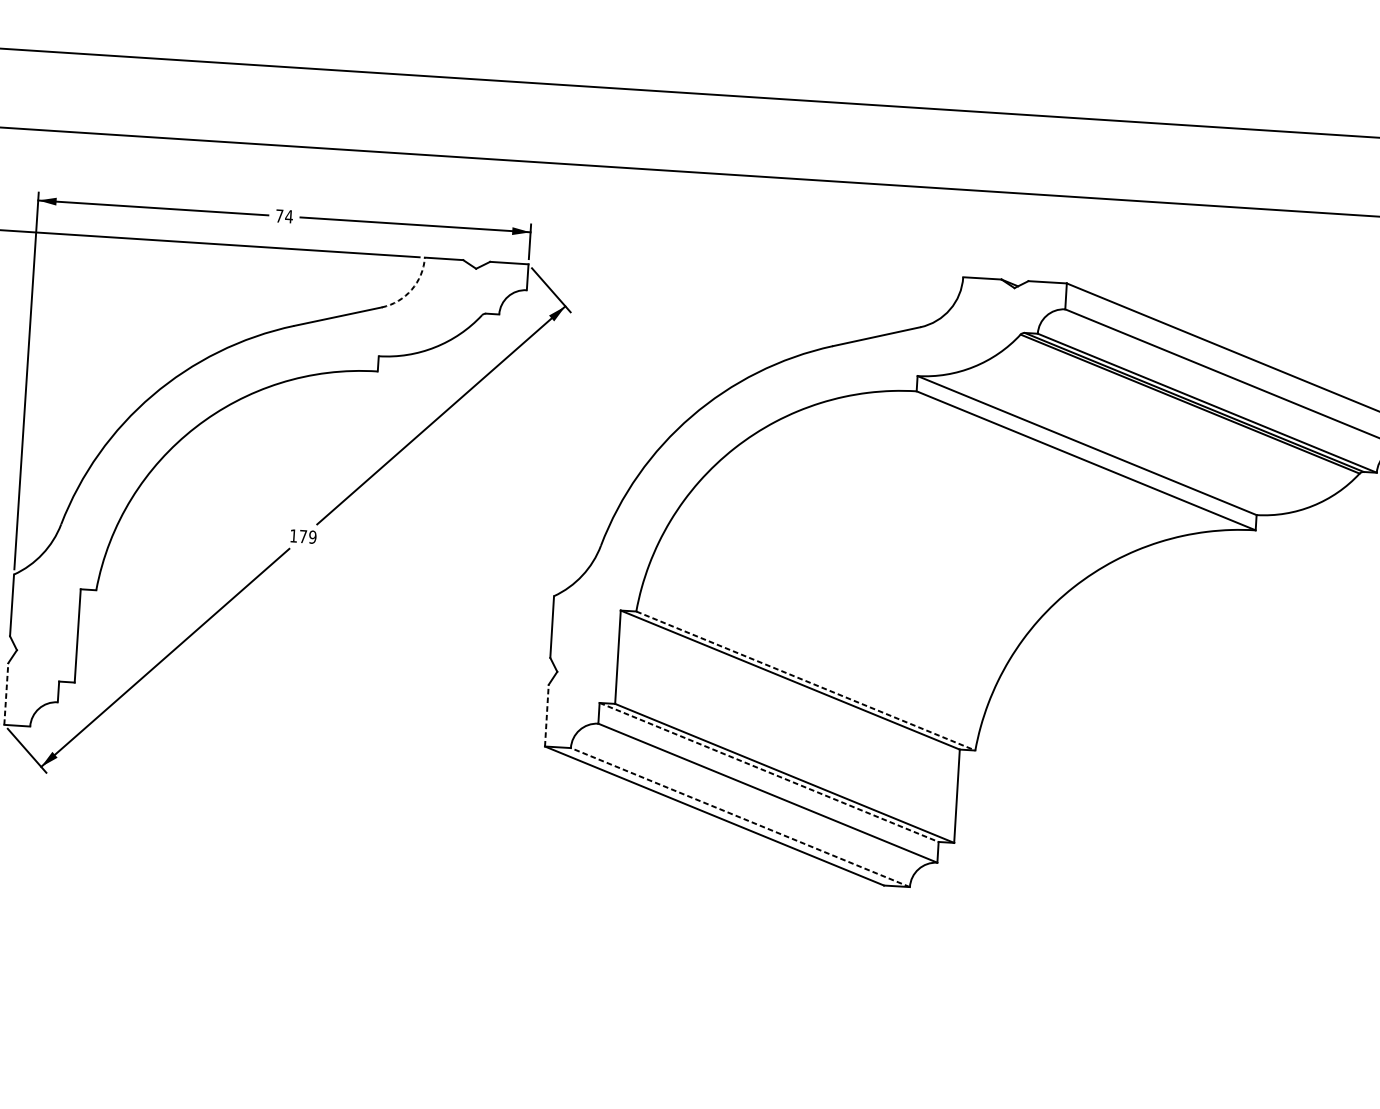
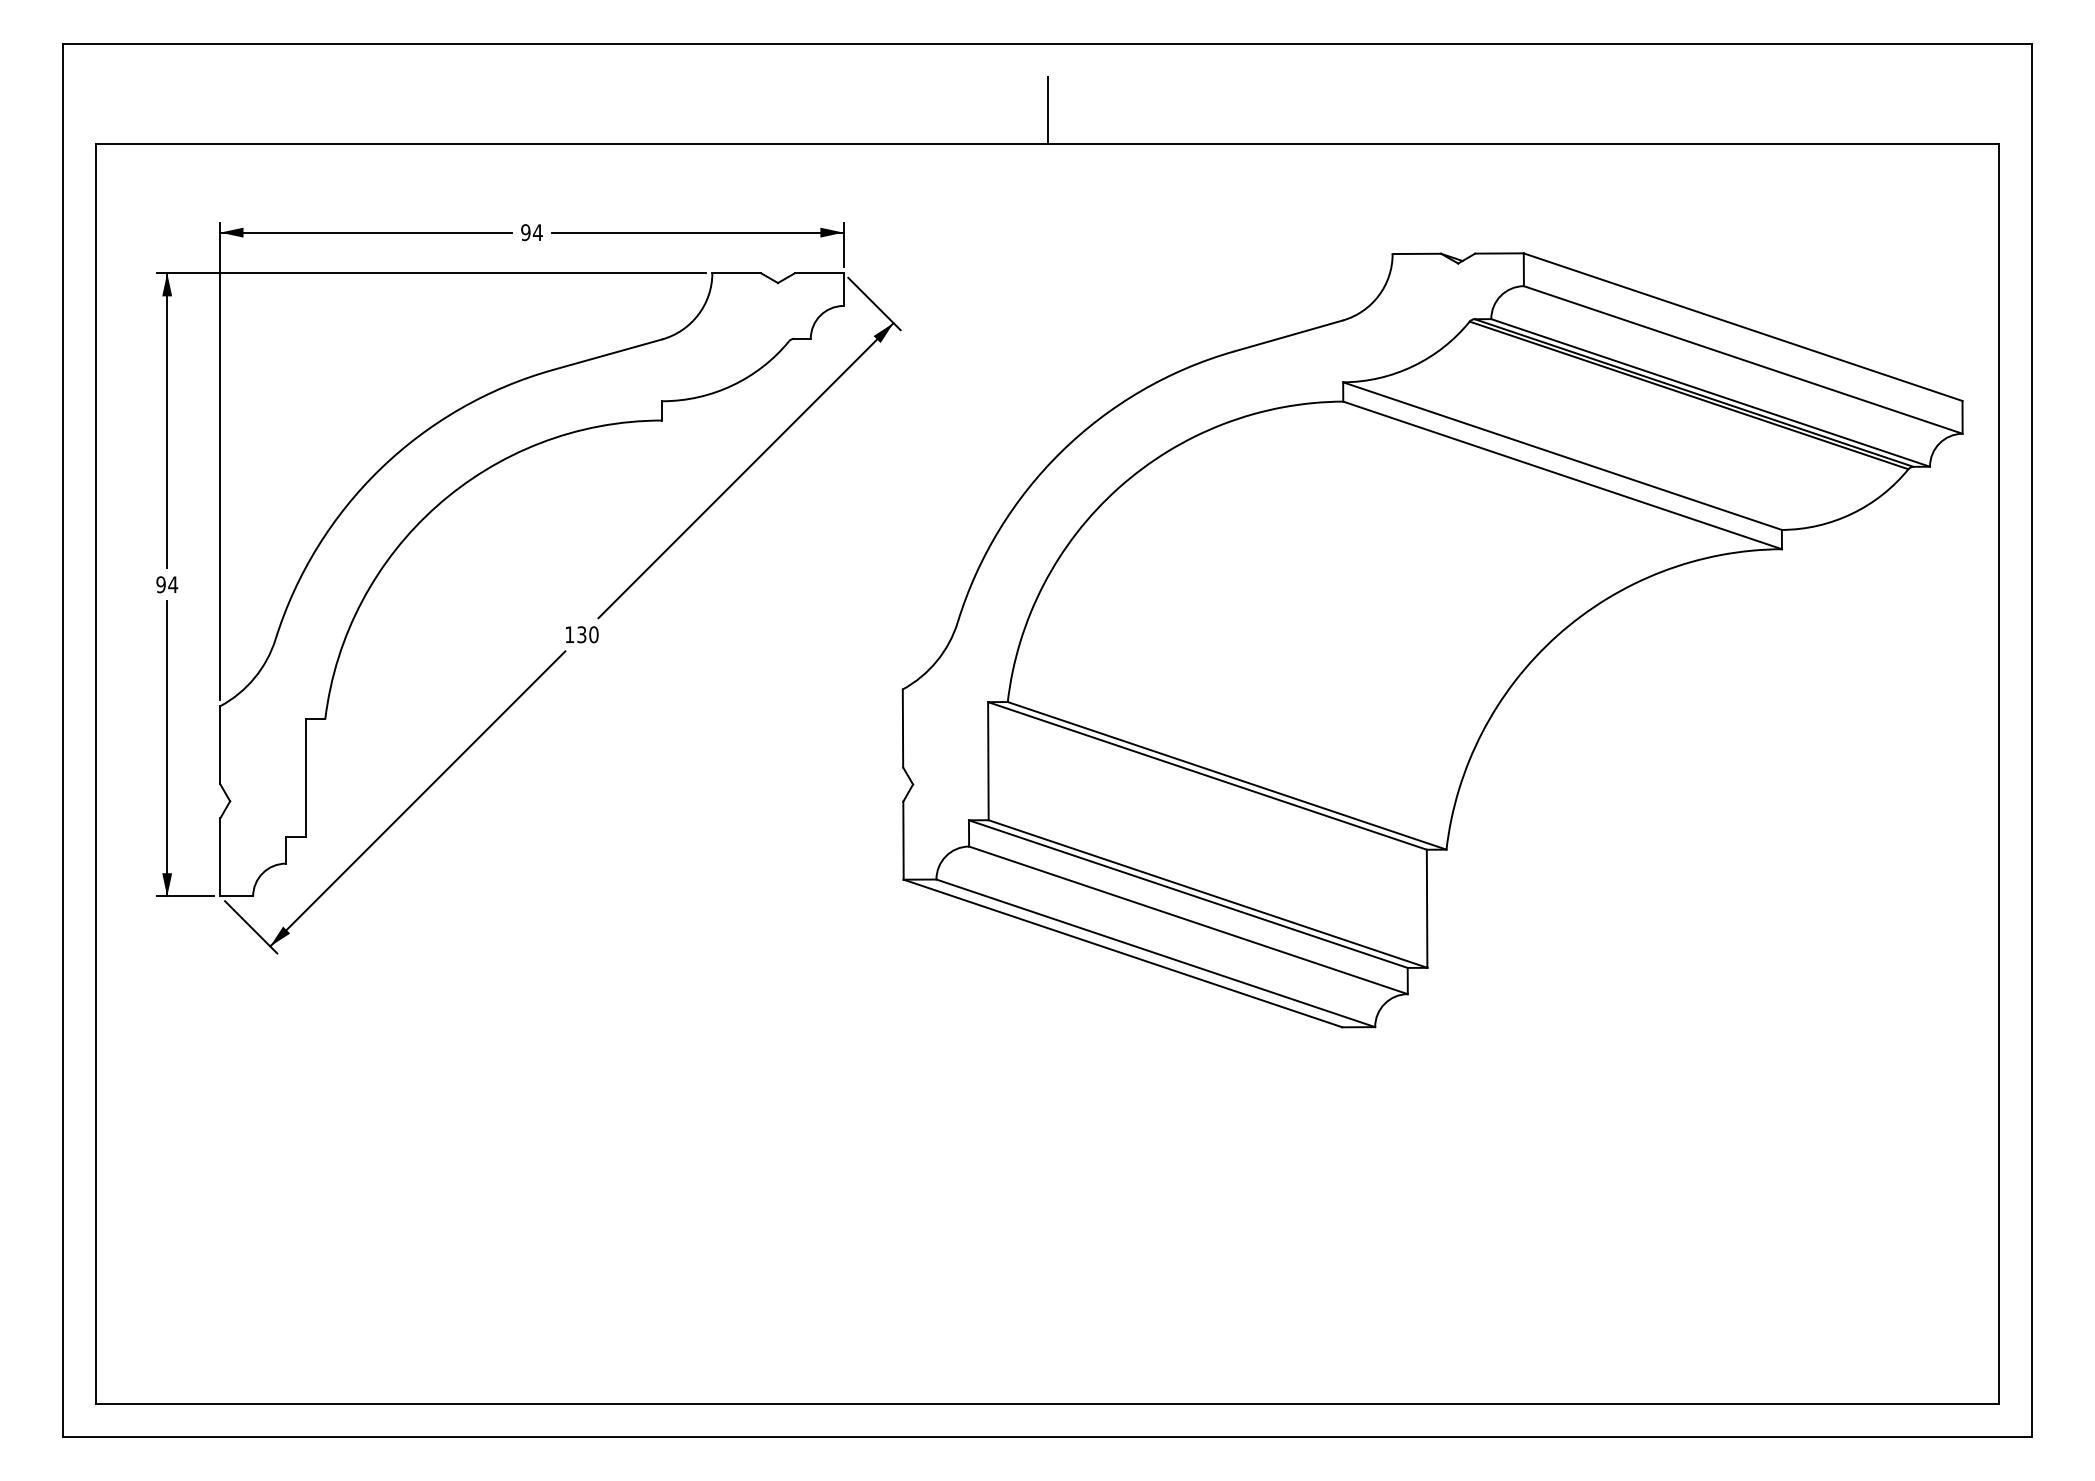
line: (697, 146) -> (1047, 110), added
text: (279, 215) -> (525, 232), 74 -> 94
arc: (411, 289) -> (698, 314), dashed -> solid
text: (307, 536) -> (587, 634), 179 -> 130
line: (806, 681) -> (1227, 776), dashed -> solid
line: (6, 693) -> (220, 856), dashed -> solid
line: (546, 715) -> (903, 840), dashed -> solid
line: (769, 772) -> (1188, 894), dashed -> solid
line: (740, 817) -> (1155, 953), dashed -> solid

